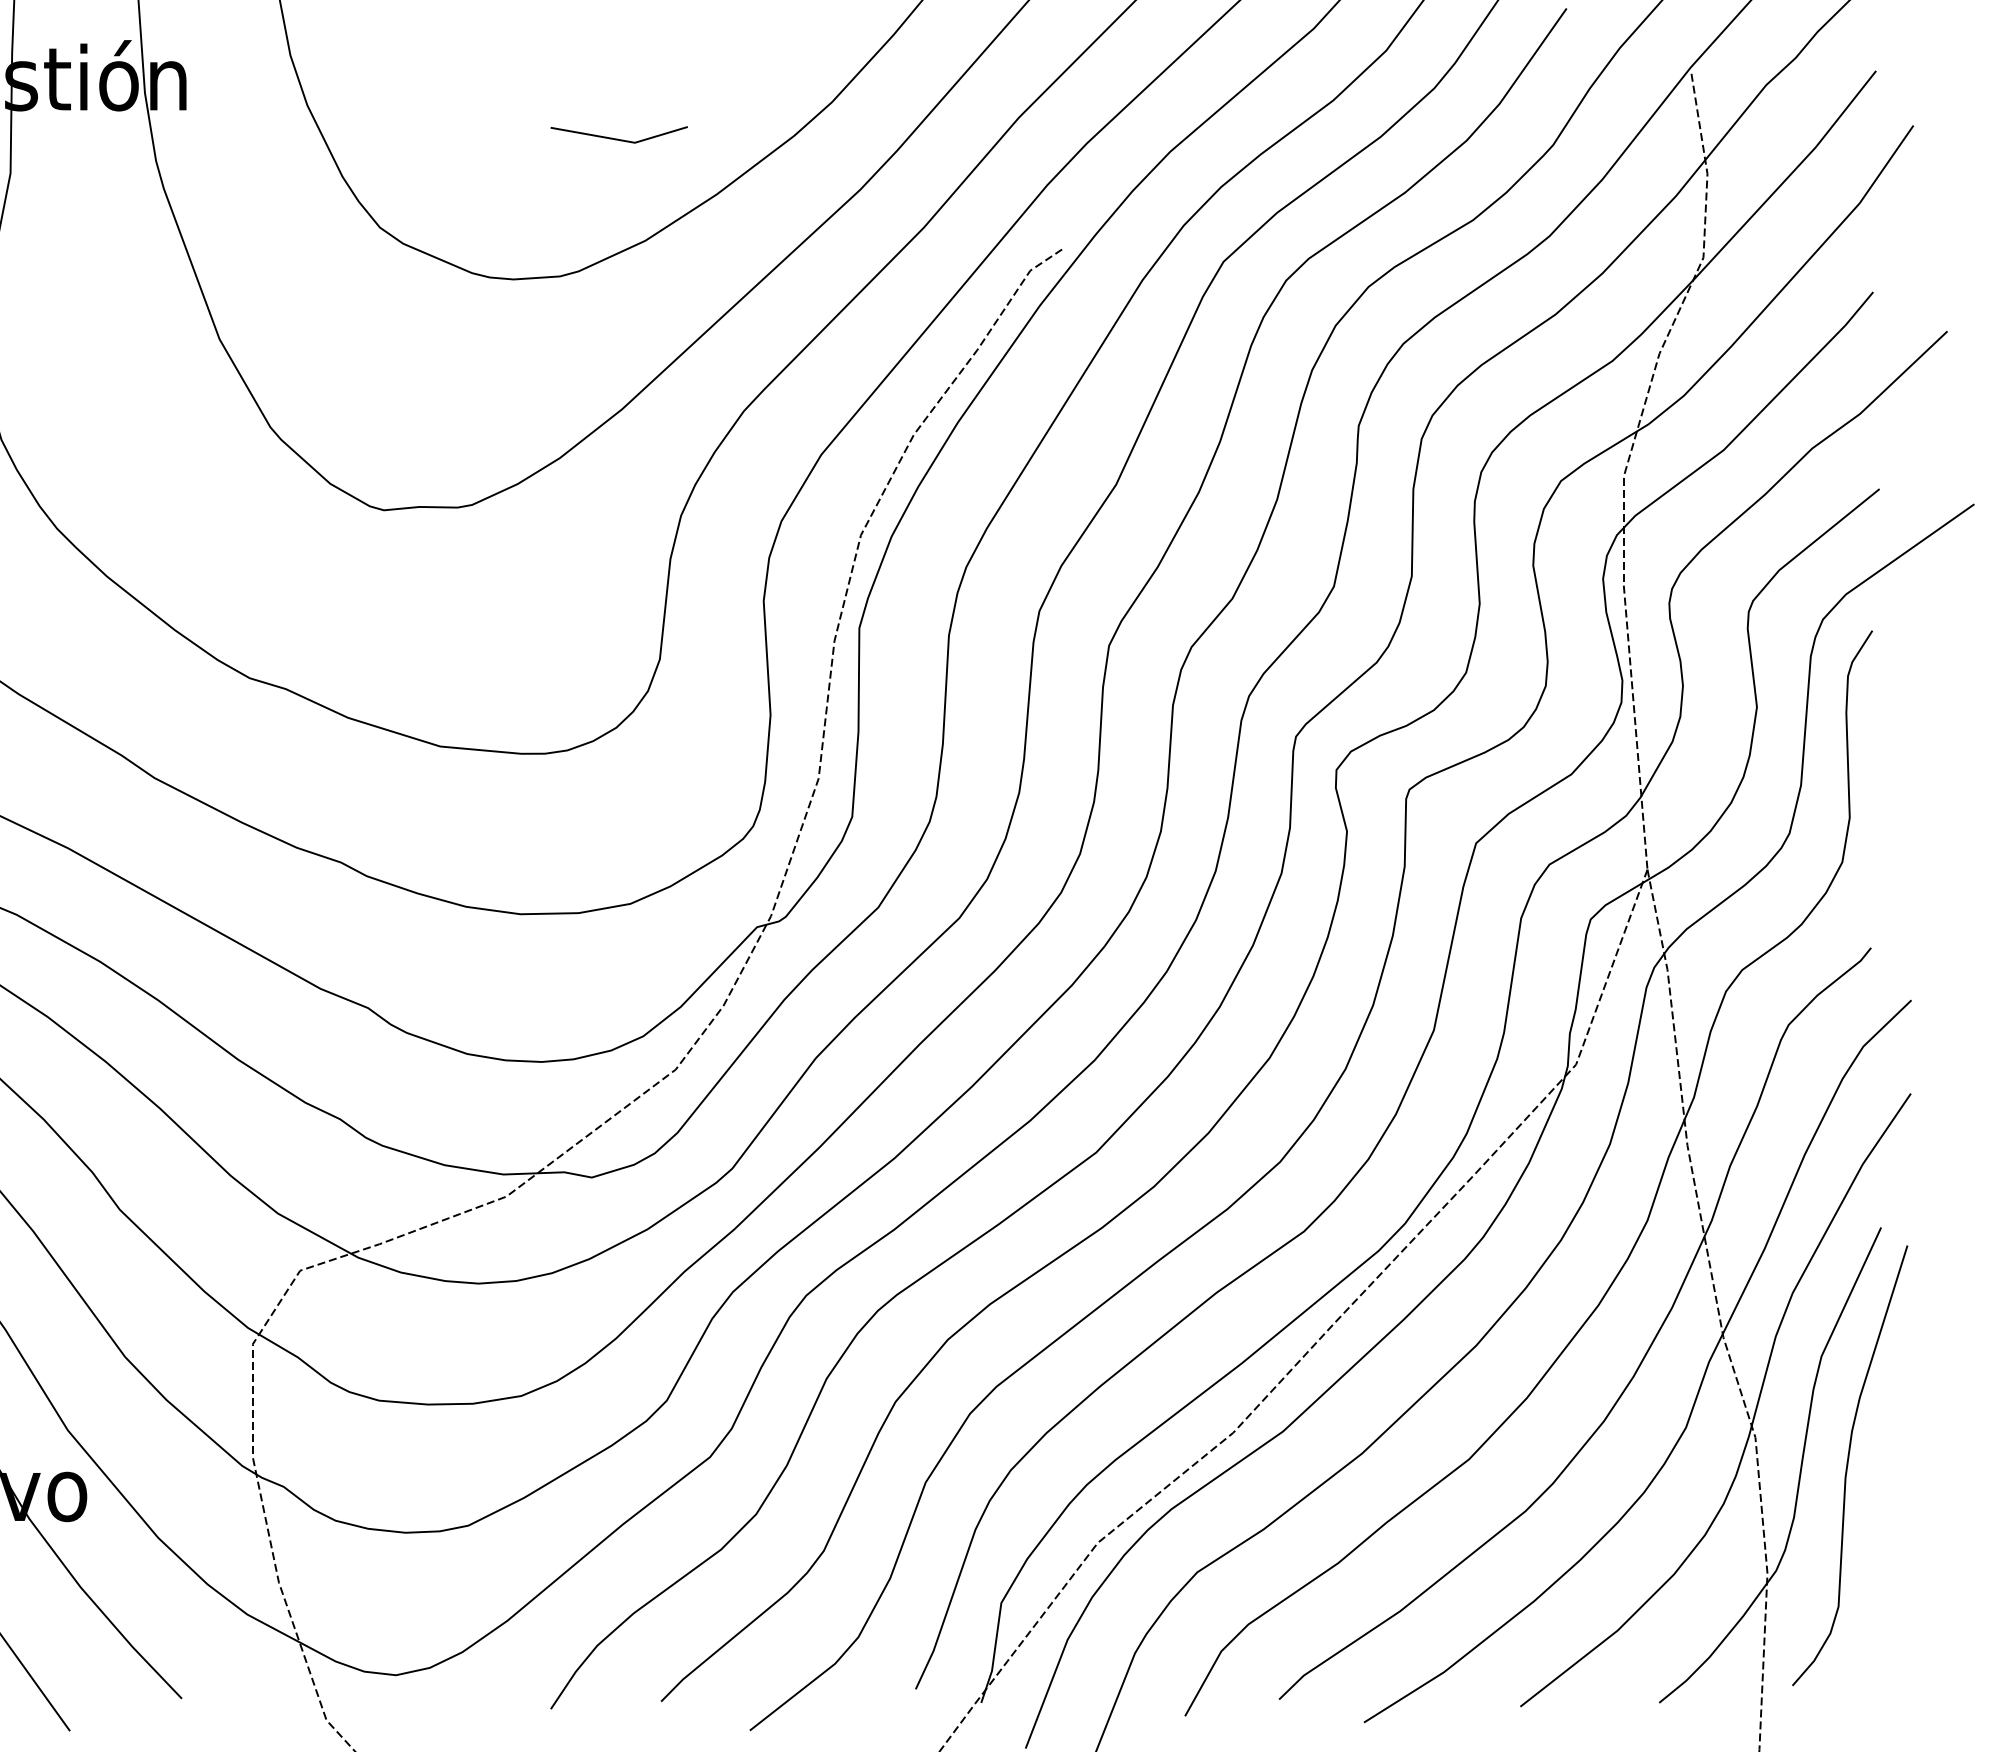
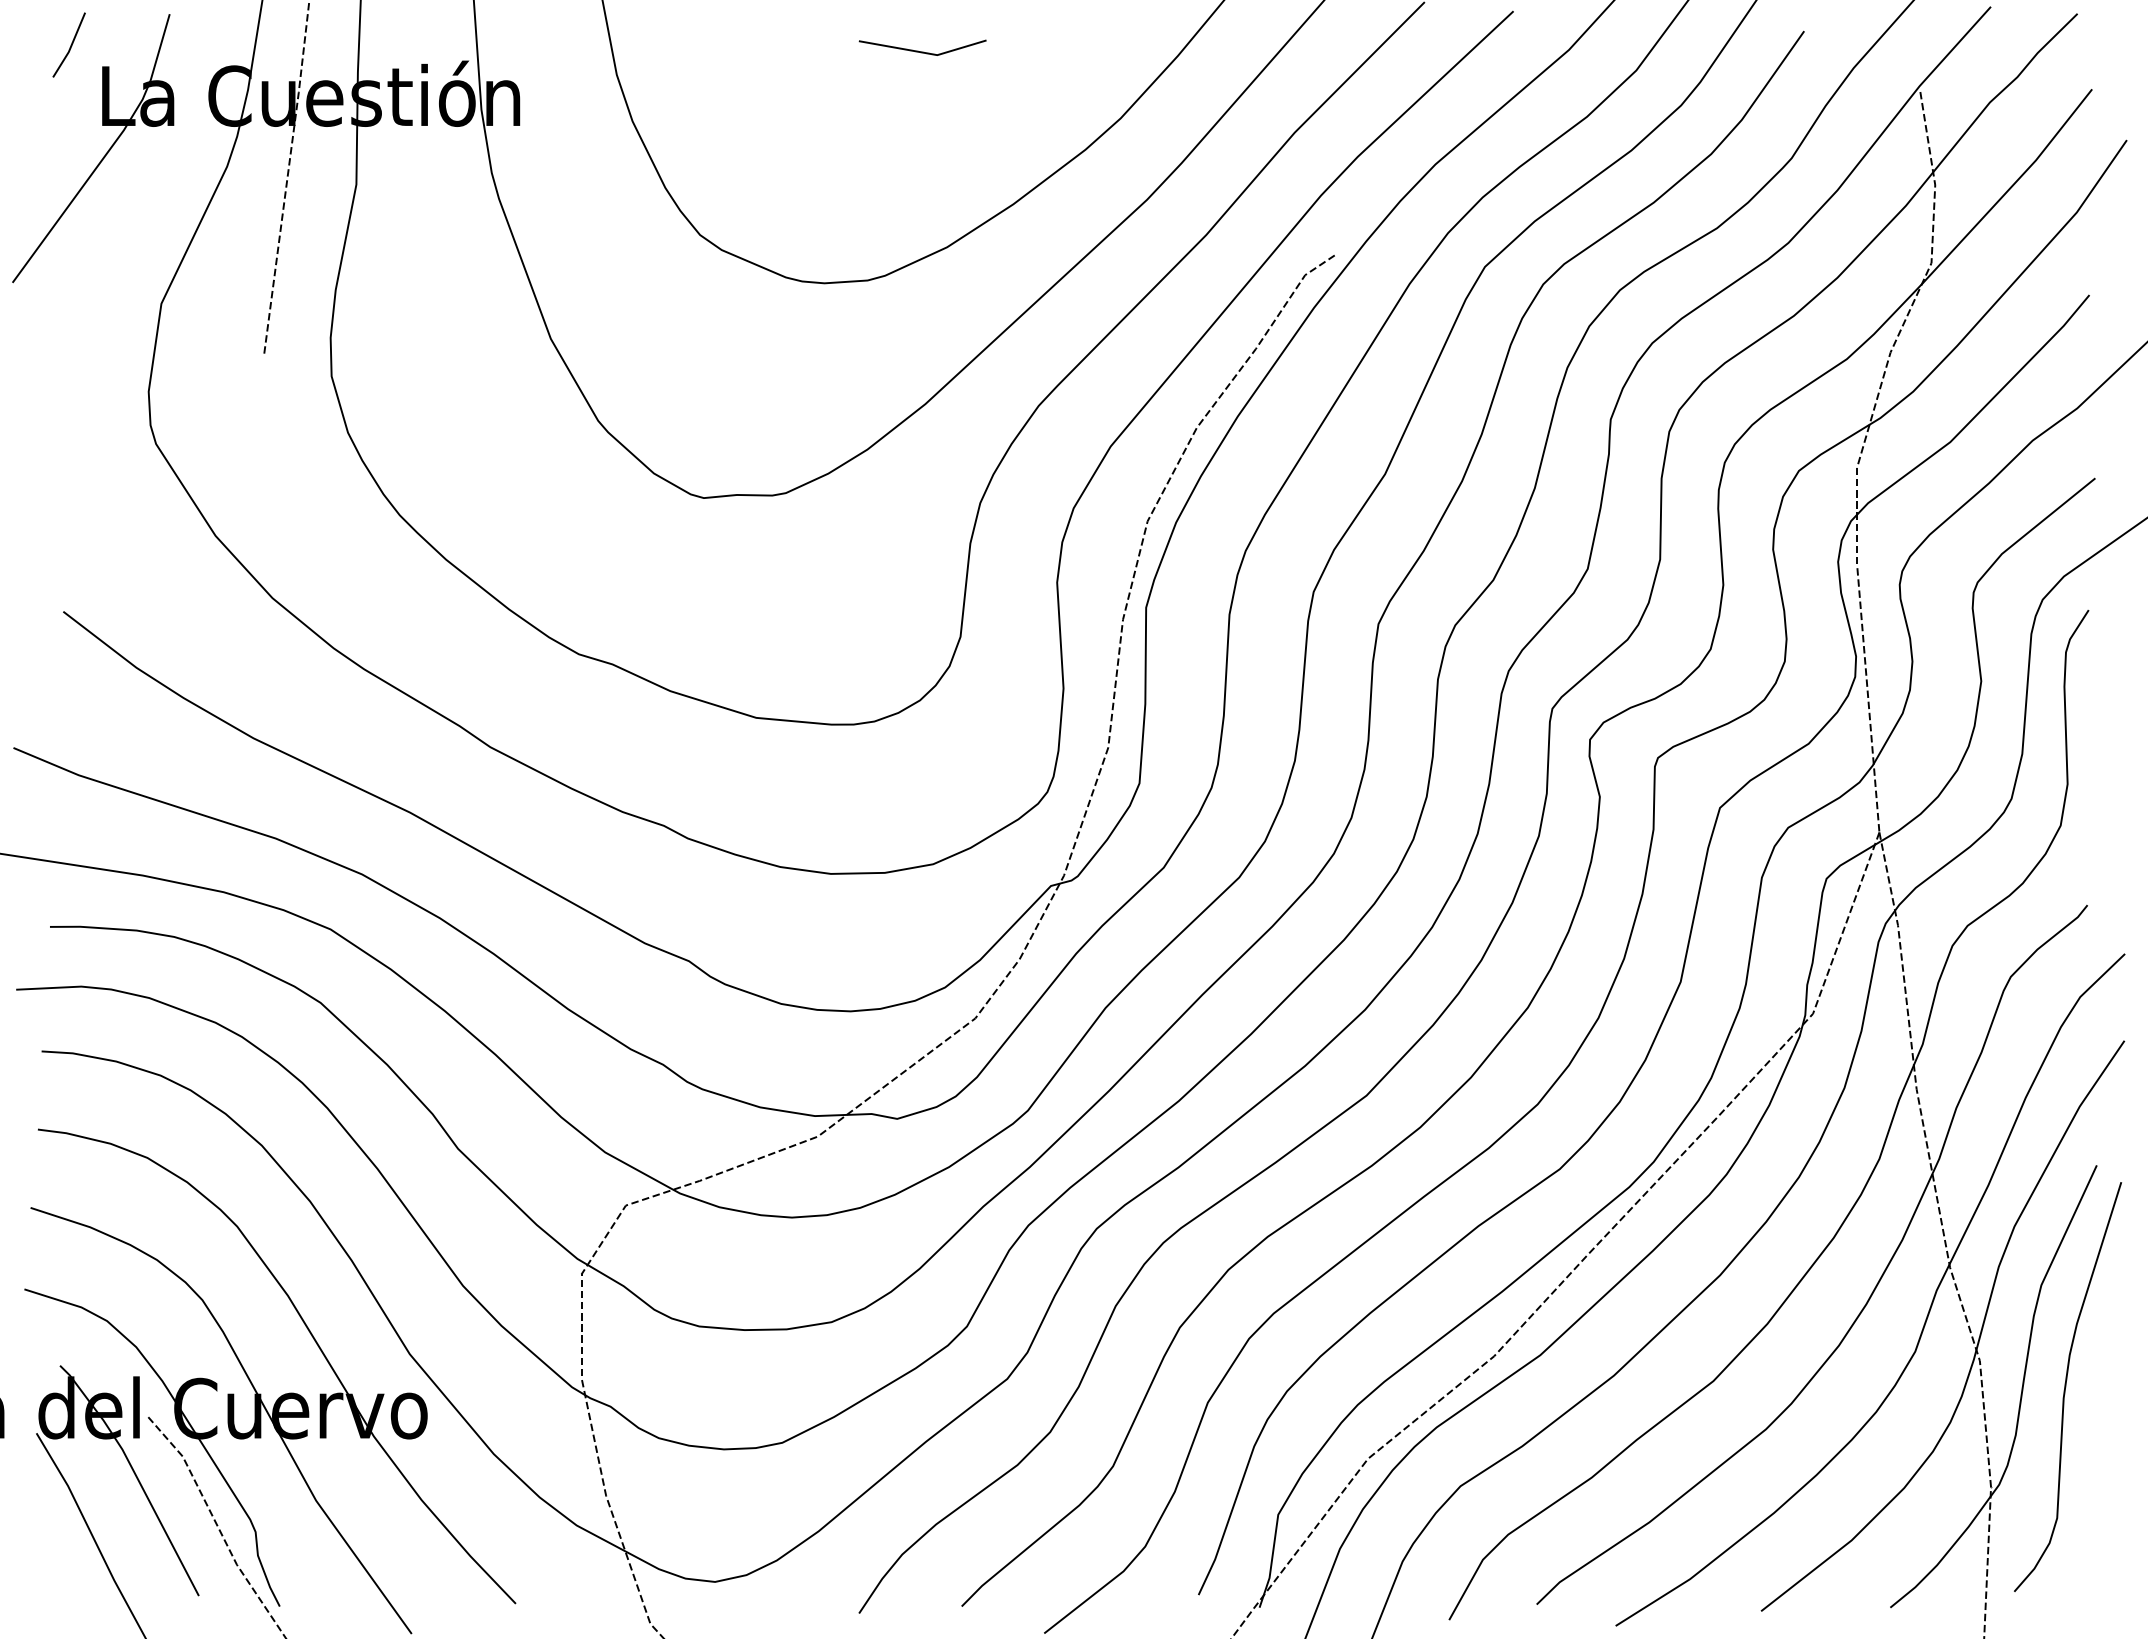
line: (618, 138) -> (922, 51), moved

